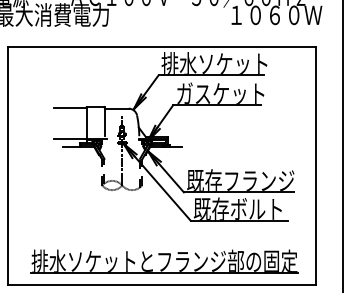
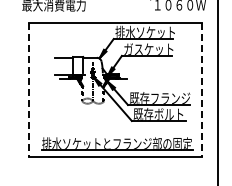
line: (7, 166) -> (28, 90), solid -> dashed
line: (315, 166) -> (202, 90), solid -> dashed

